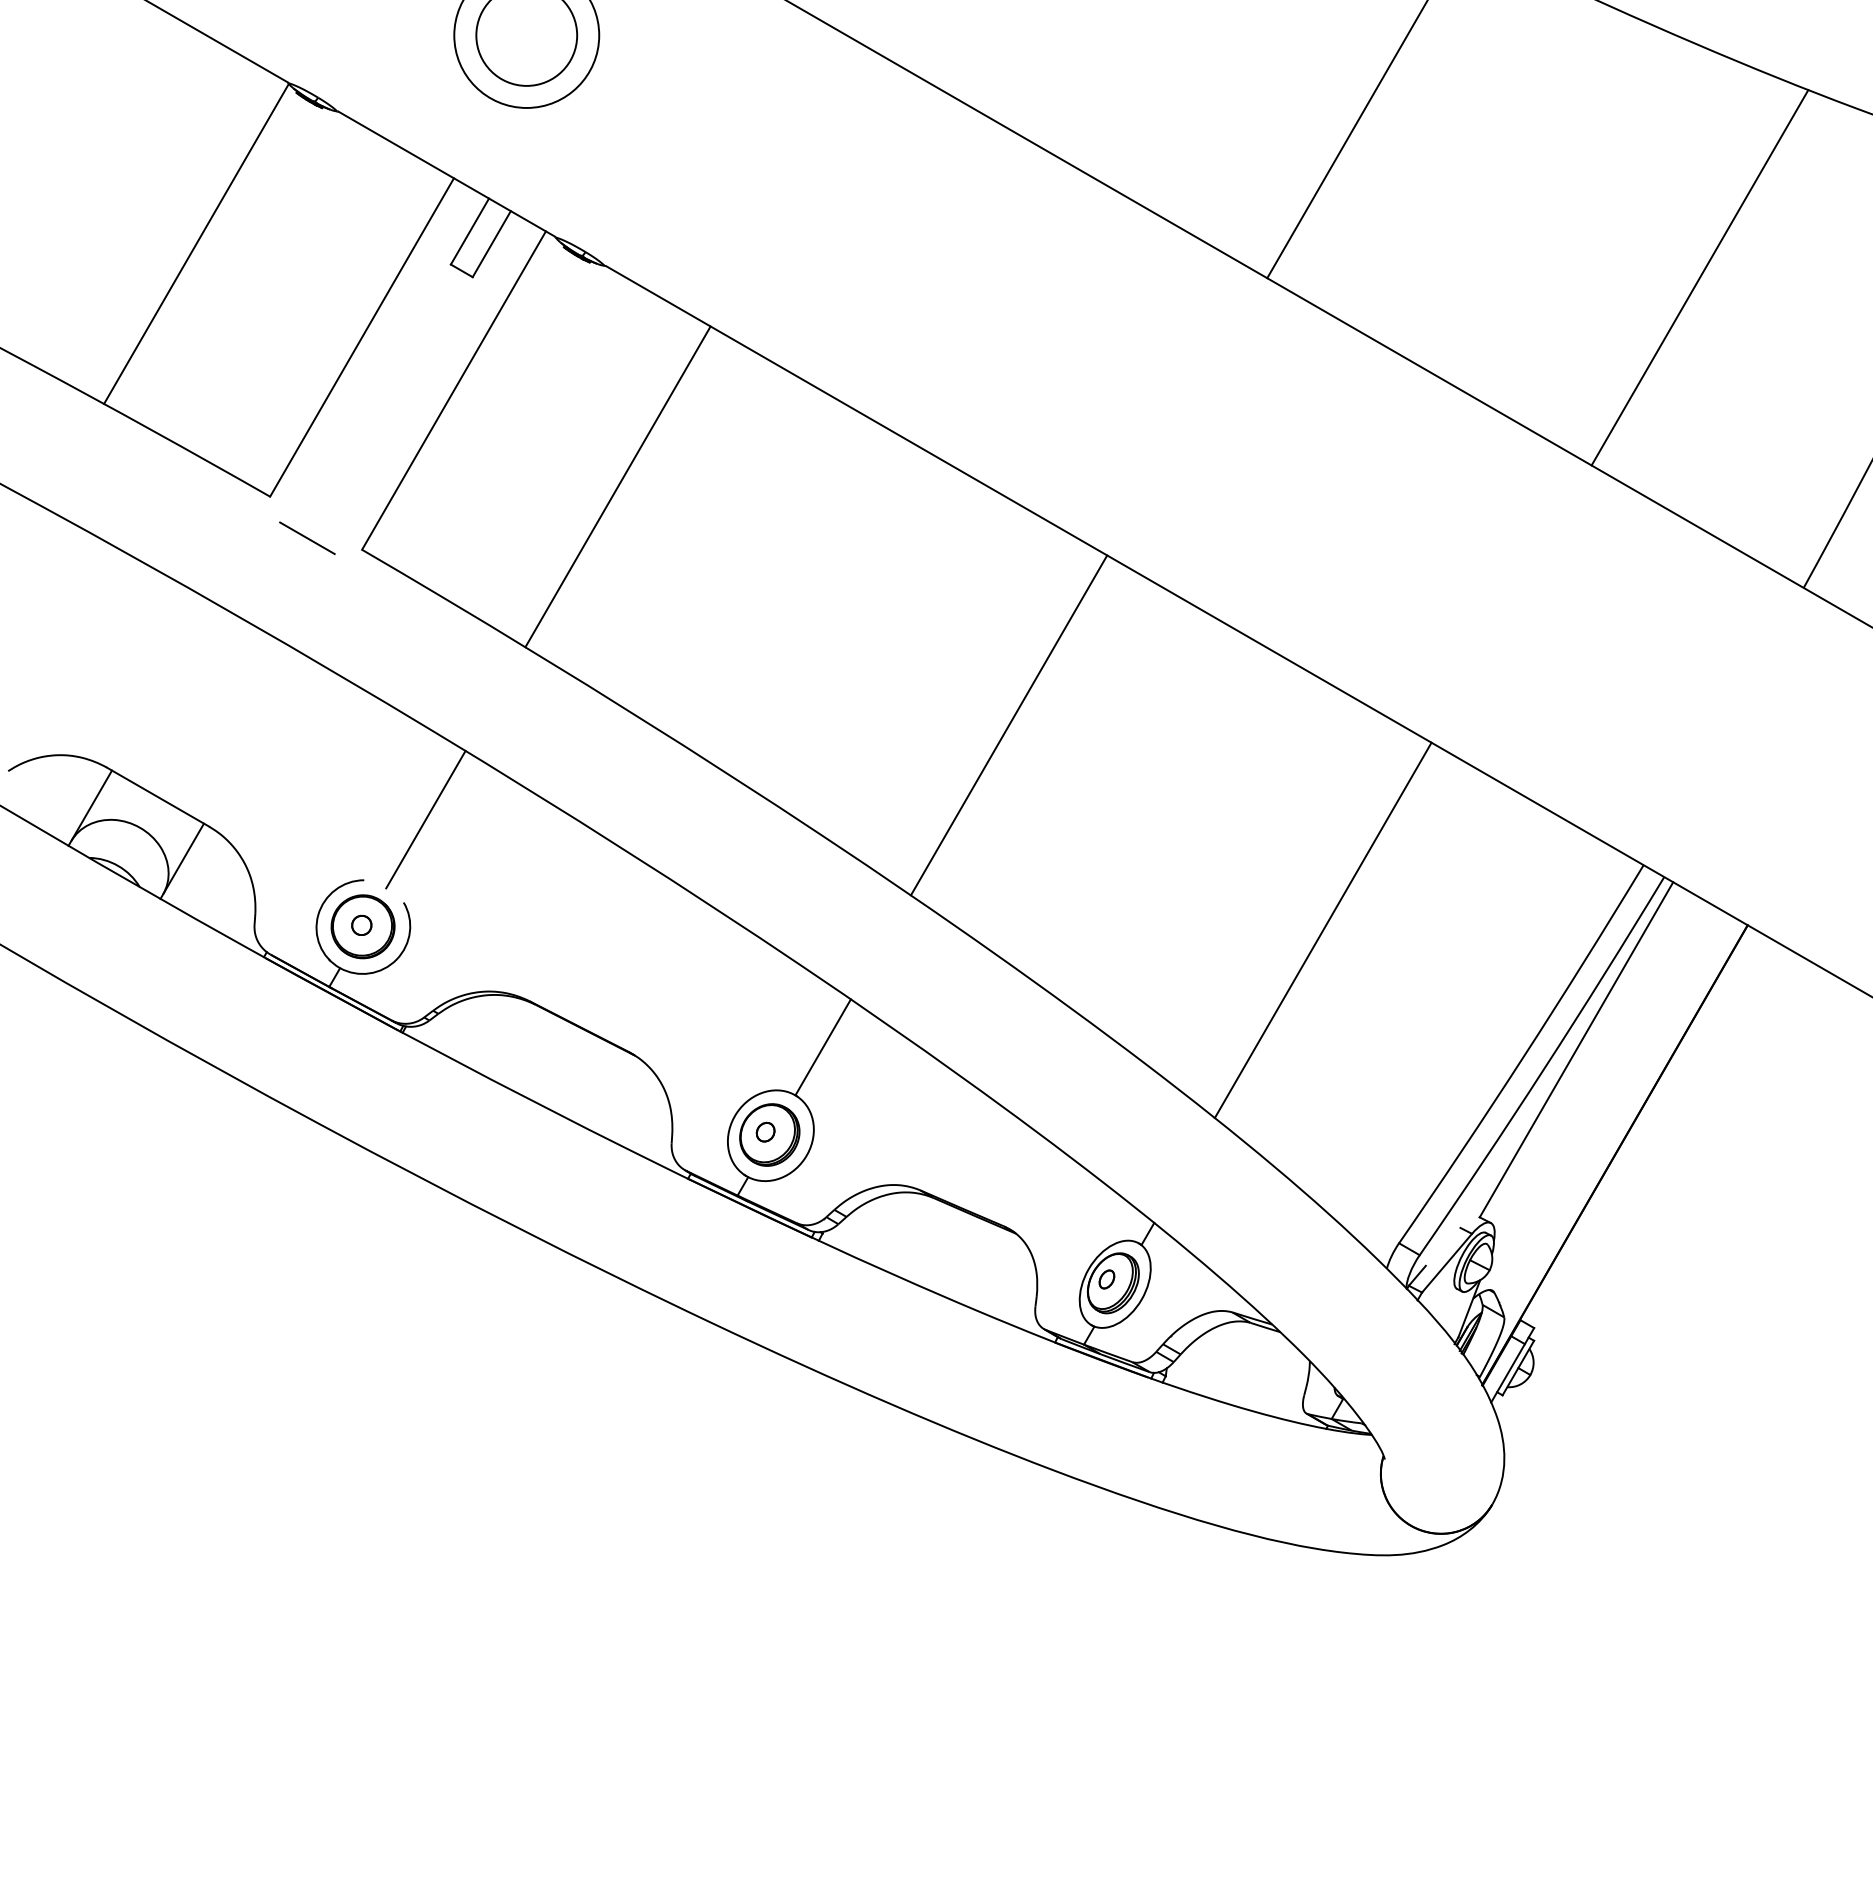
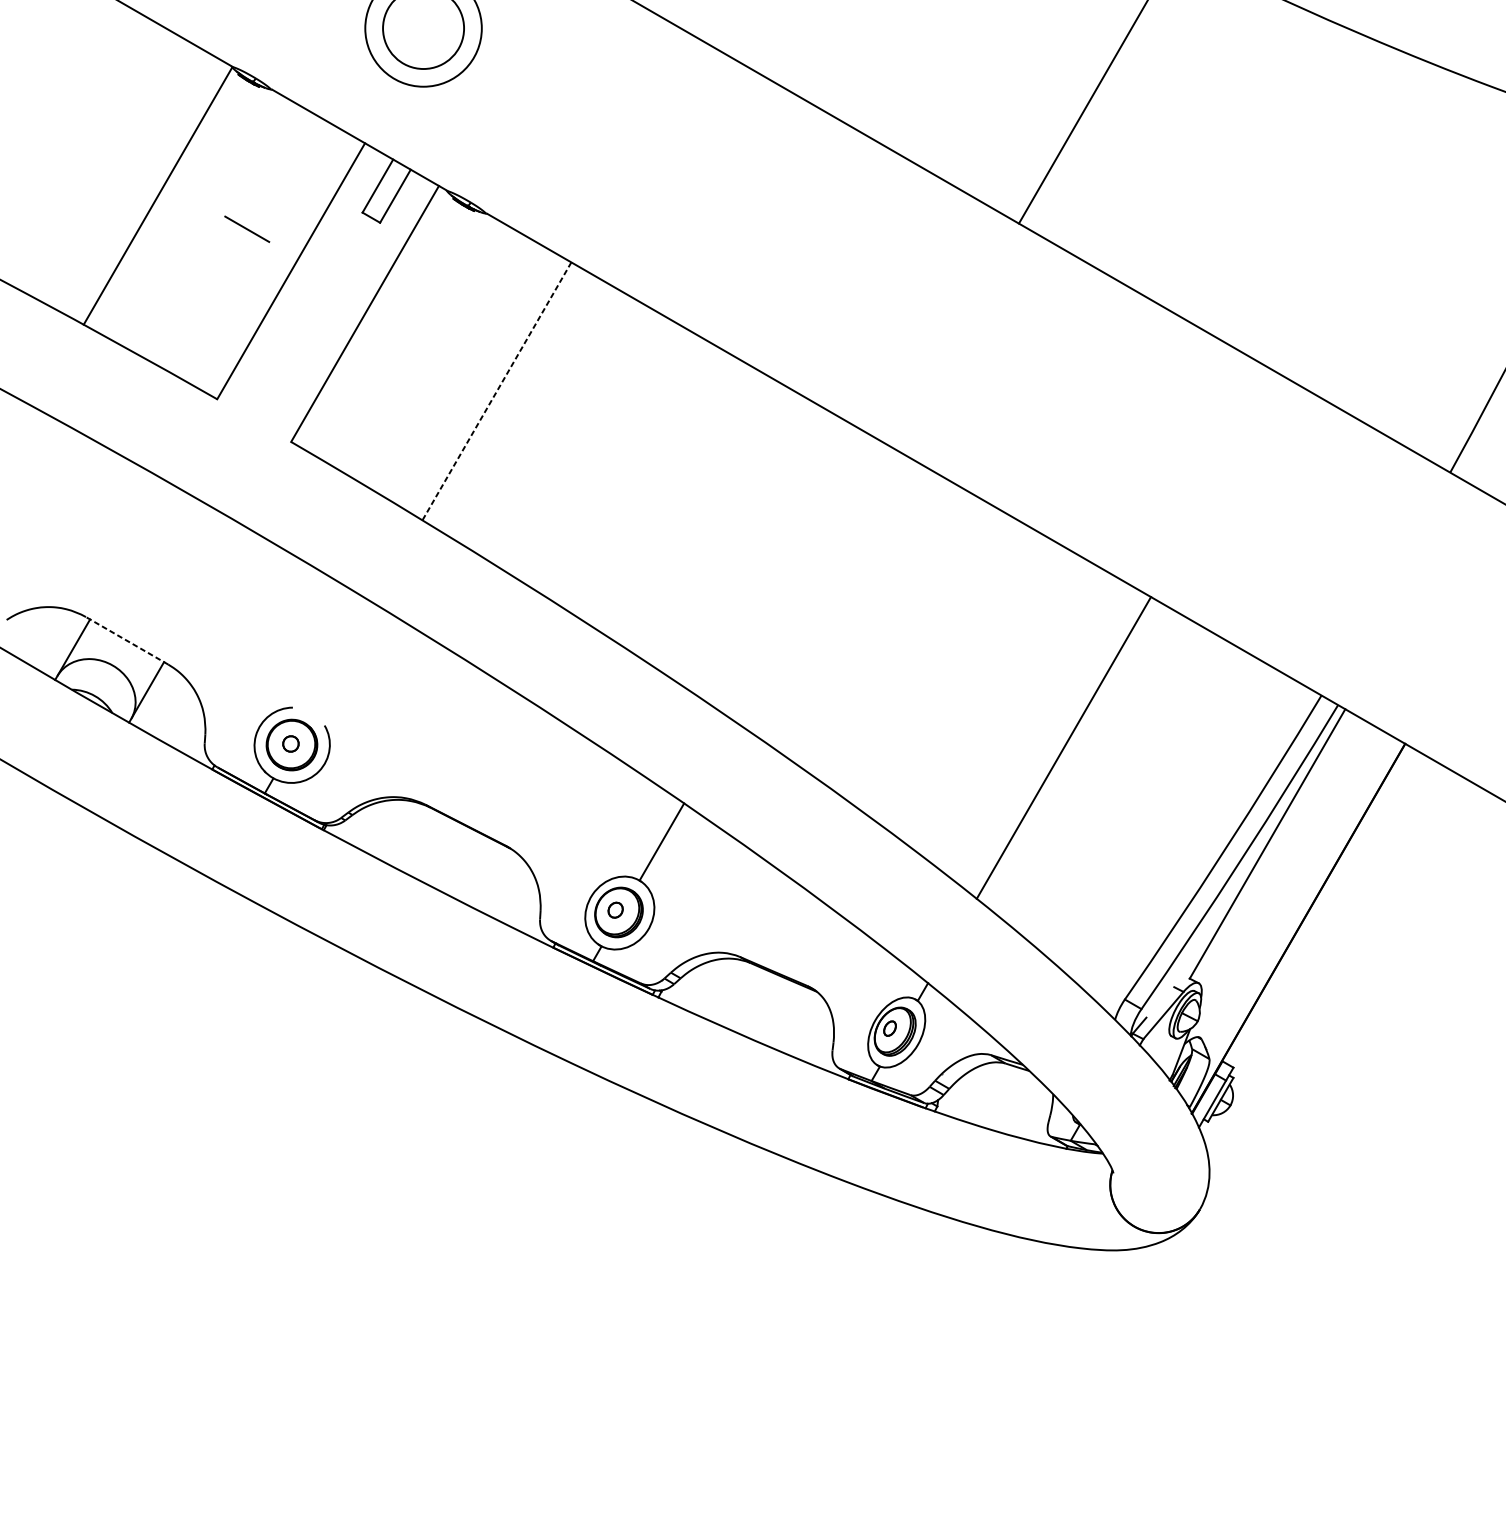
line: (1699, 277) -> (1366, 223), removed
line: (617, 487) -> (496, 391), solid -> dashed
line: (307, 537) -> (247, 228), moved
line: (1008, 725) -> (810, 583), removed
line: (157, 796) -> (126, 640), solid -> dashed
line: (425, 819) -> (342, 658), removed

